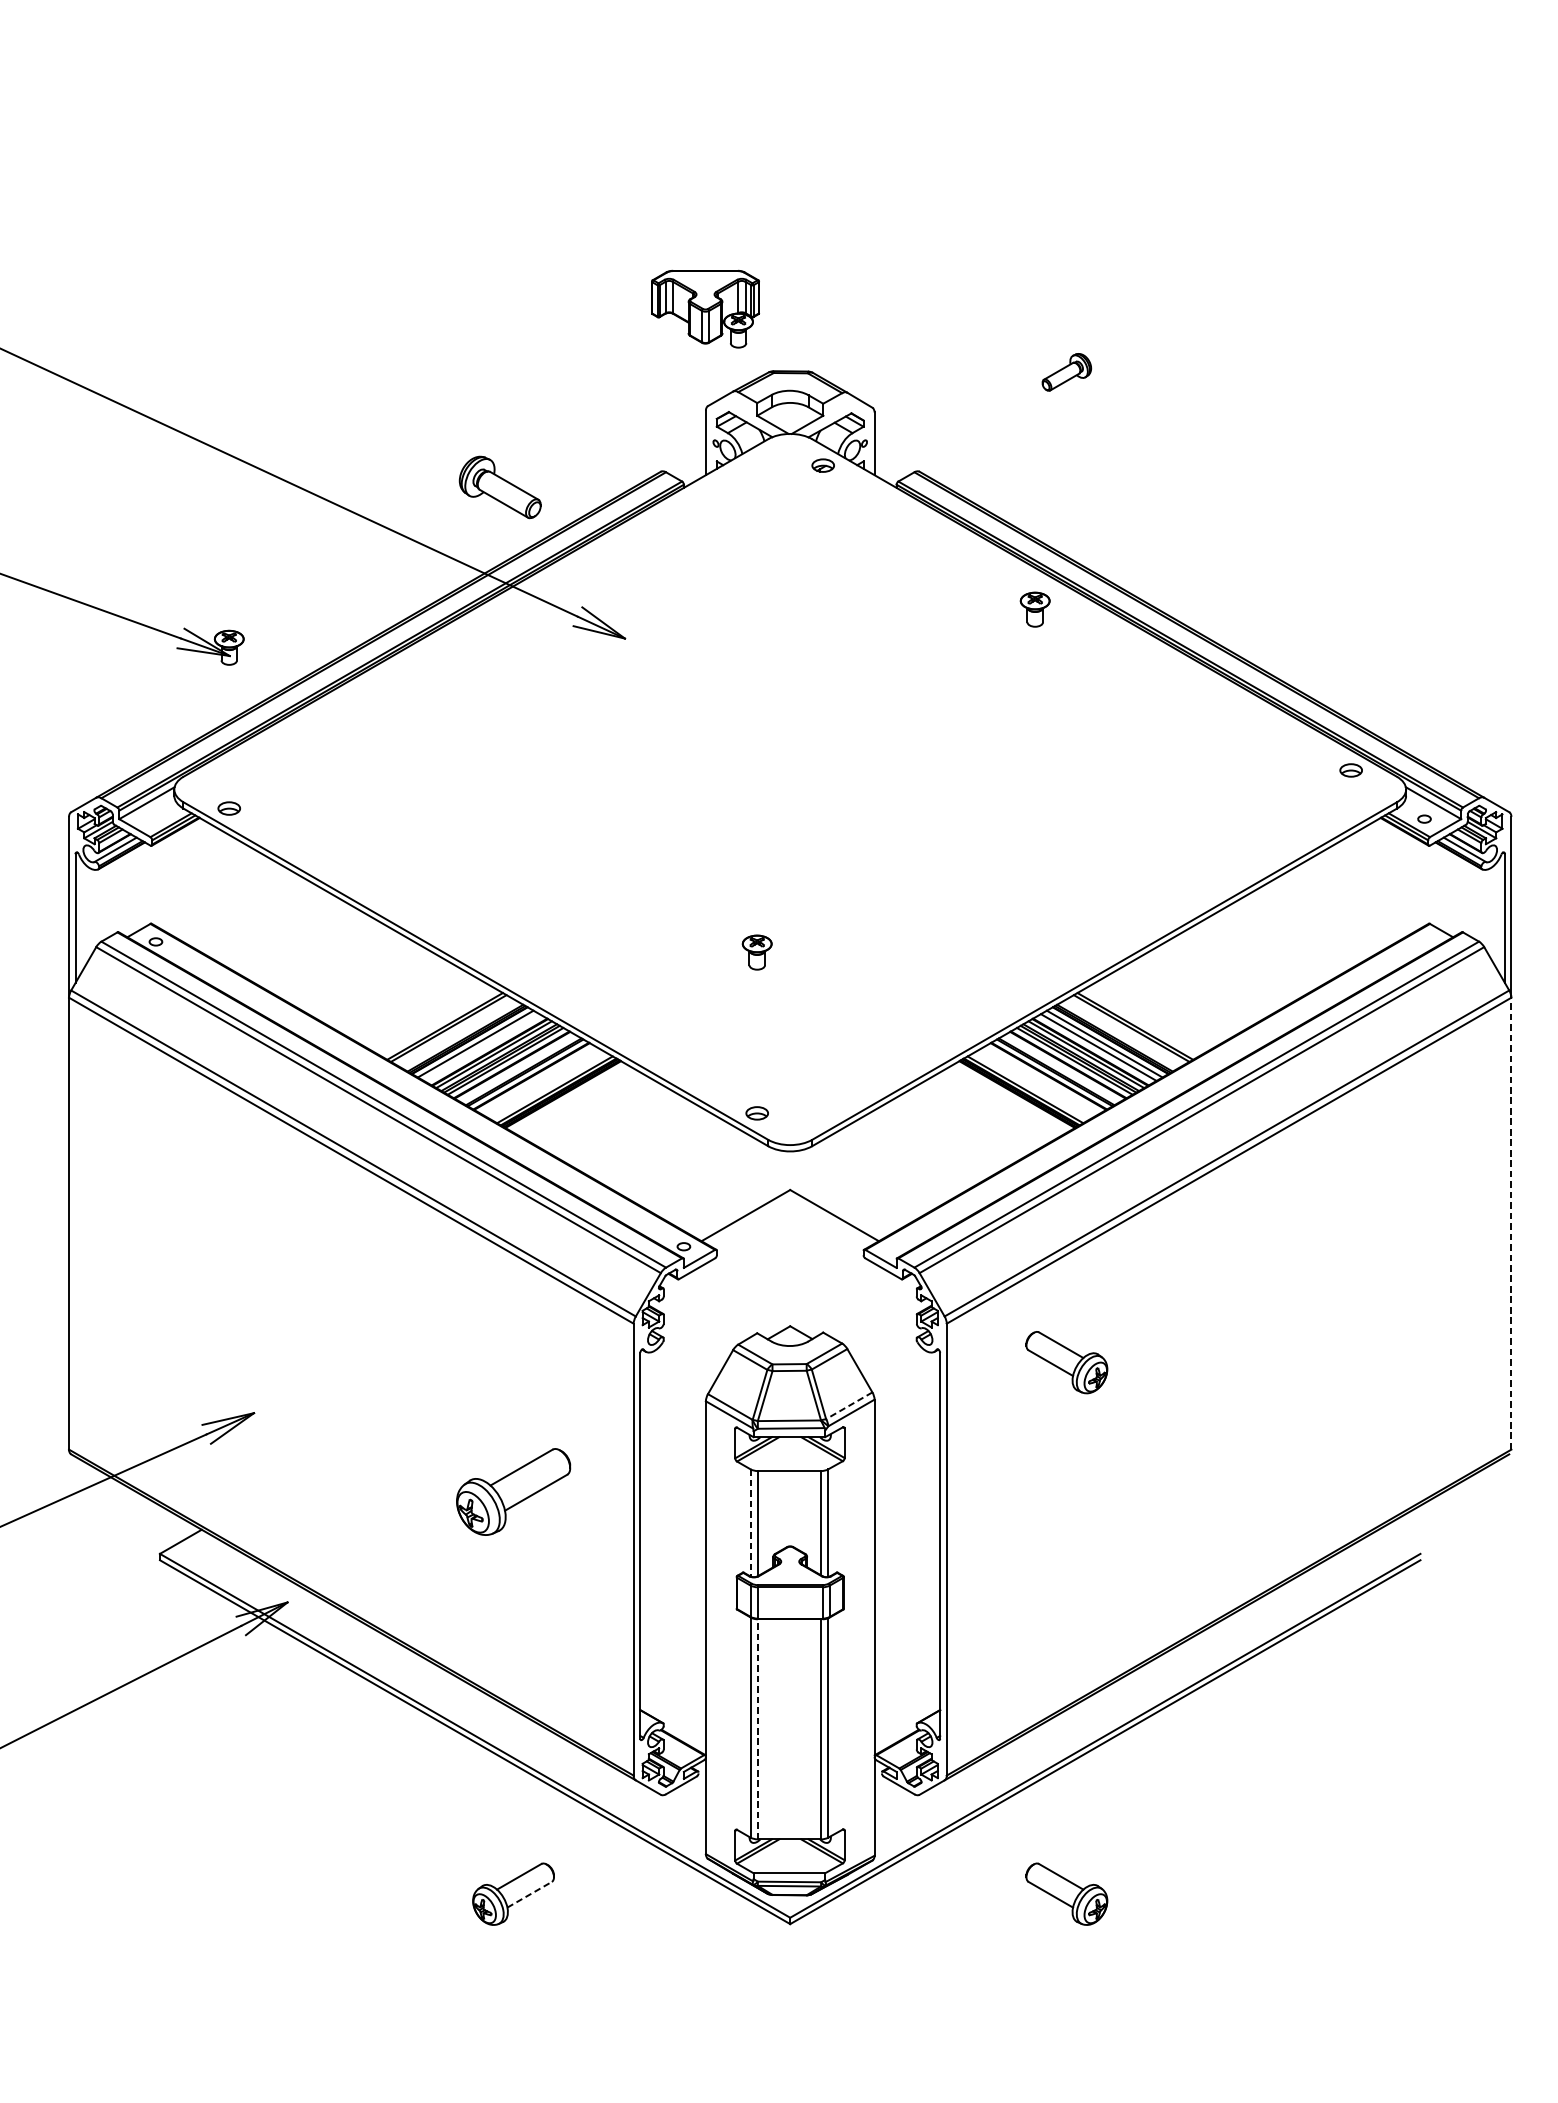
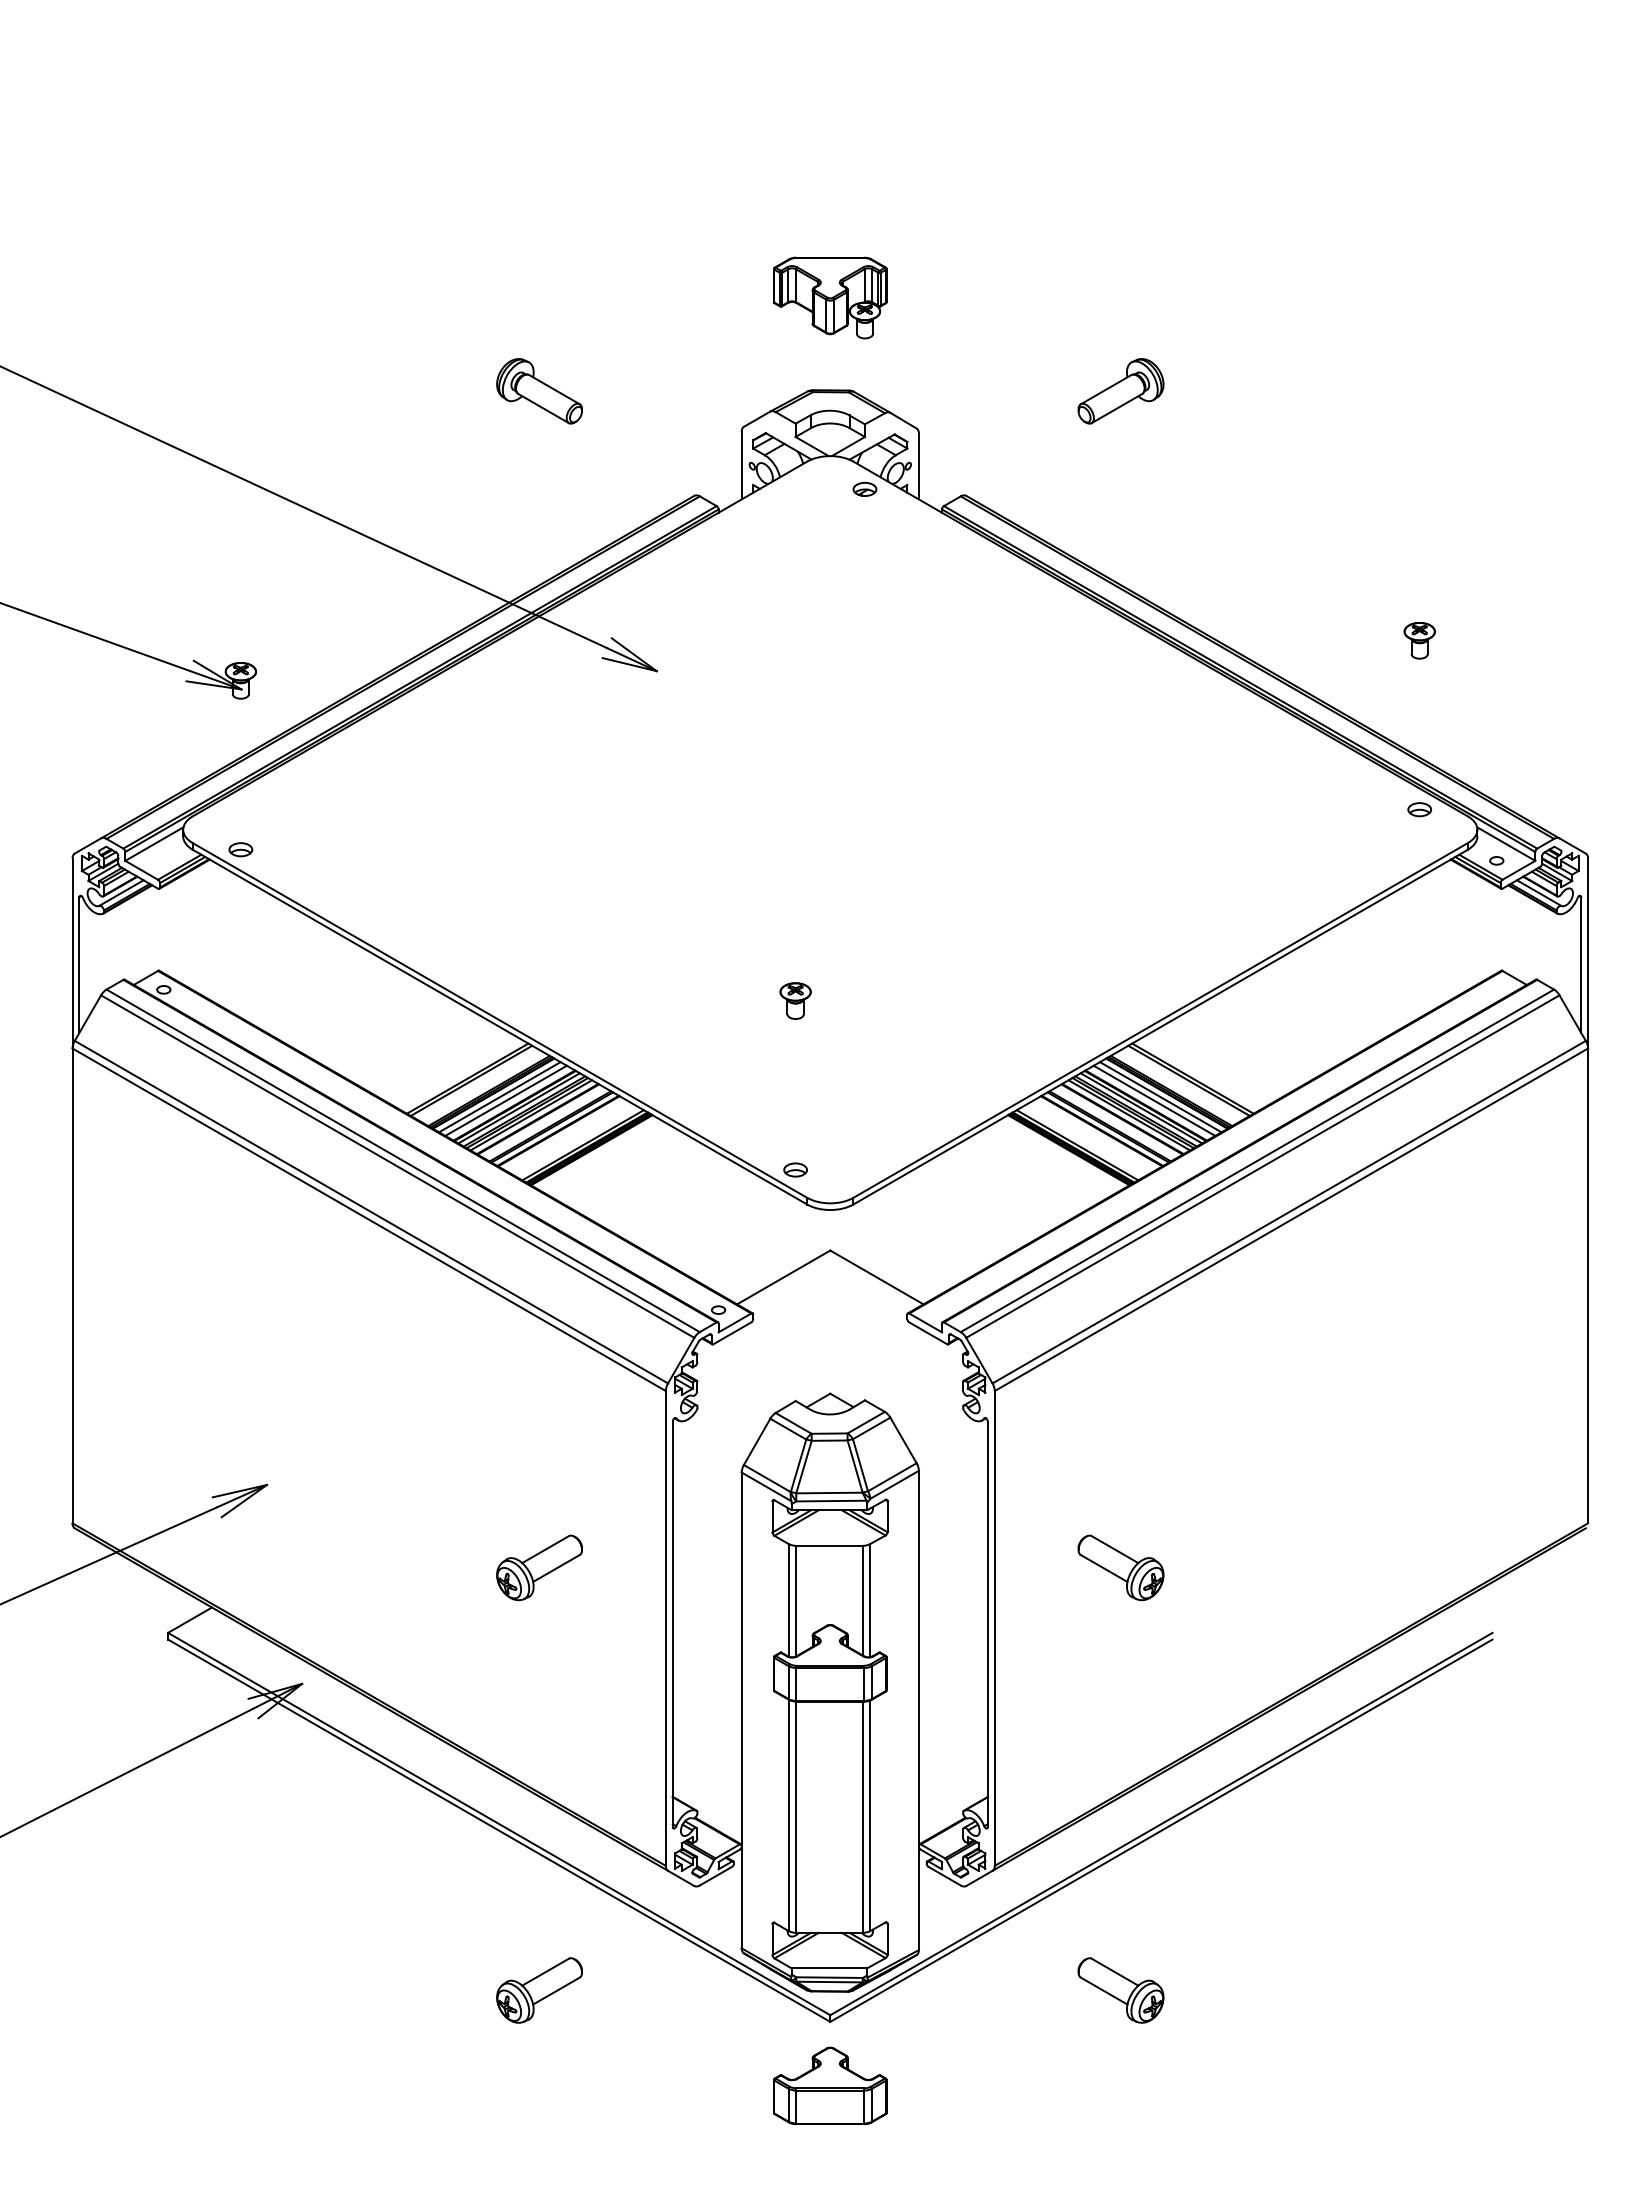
part: (705, 308) -> (830, 297), moved
part: (1066, 372) -> (1120, 391), size x1.67
part: (500, 487) -> (539, 391), moved
part: (1035, 609) -> (1419, 640), moved
line: (481, 1047) -> (505, 1100), added
line: (1511, 1223) -> (1588, 1285), dashed -> solid
part: (1066, 1362) -> (1120, 1567), moved
line: (848, 1406) -> (891, 1477), dashed -> solid
part: (513, 1491) -> (539, 1567), size x0.71
line: (750, 1523) -> (788, 1600), dashed -> solid
line: (758, 1729) -> (796, 1817), dashed -> solid
line: (529, 1895) -> (556, 1991), dashed -> solid
part: (790, 1984) -> (830, 2085), added

